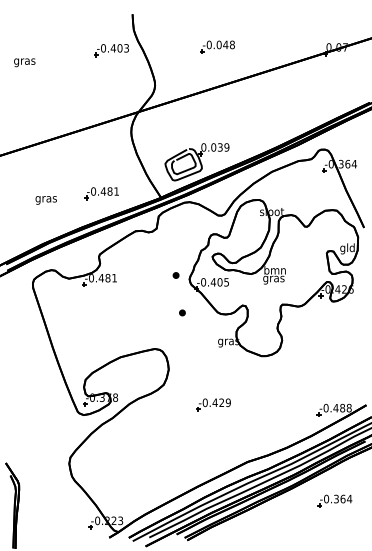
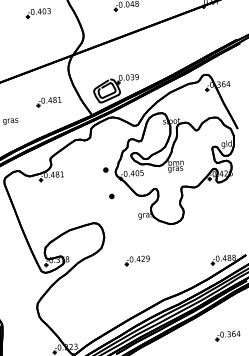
part: (111, 50) -> (38, 13), moved
part: (101, 193) -> (48, 101), moved
part: (334, 500) -> (227, 335), moved

